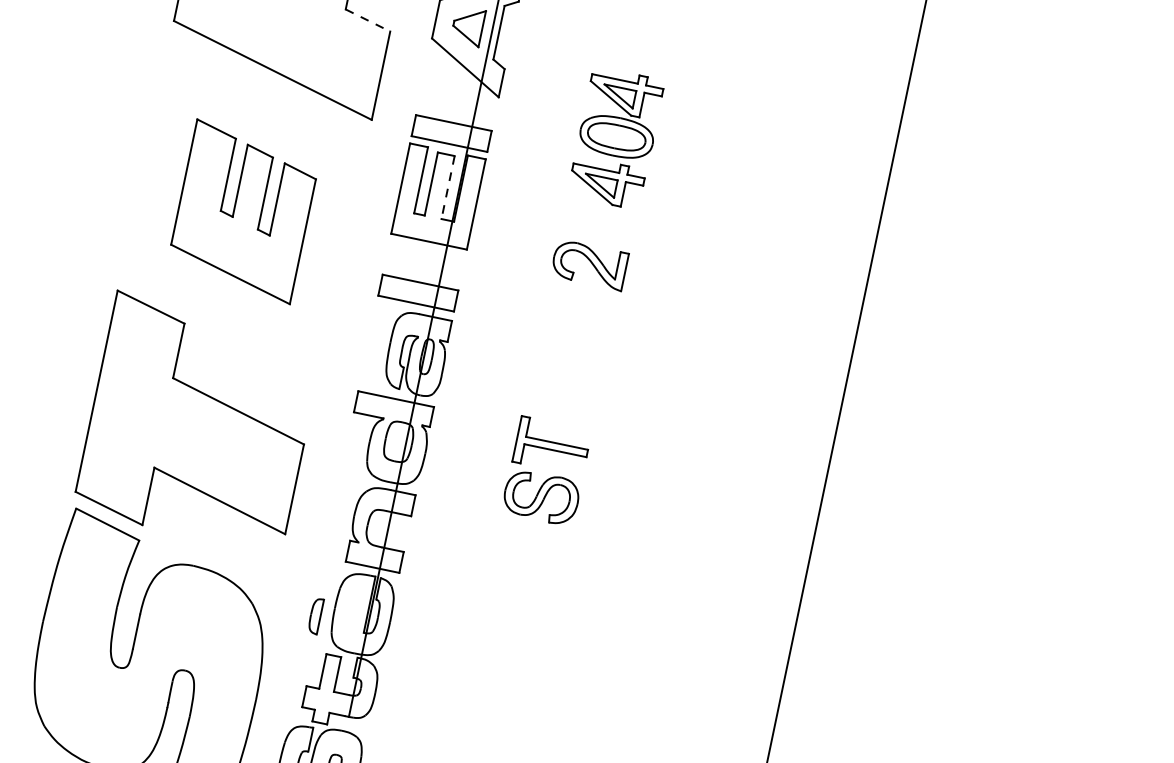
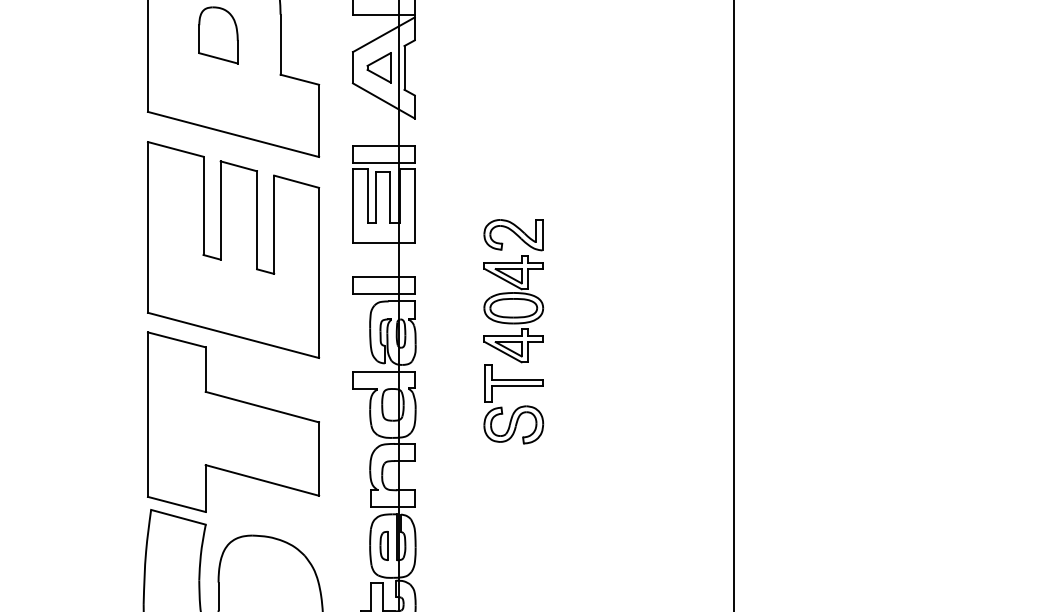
line: (367, 20) -> (299, 79), dashed -> solid
part: (616, 138) -> (513, 309), moved
line: (447, 187) -> (389, 197), dashed -> solid
part: (243, 211) -> (233, 249), size x1.67
part: (314, 615) -> (383, 545), moved

